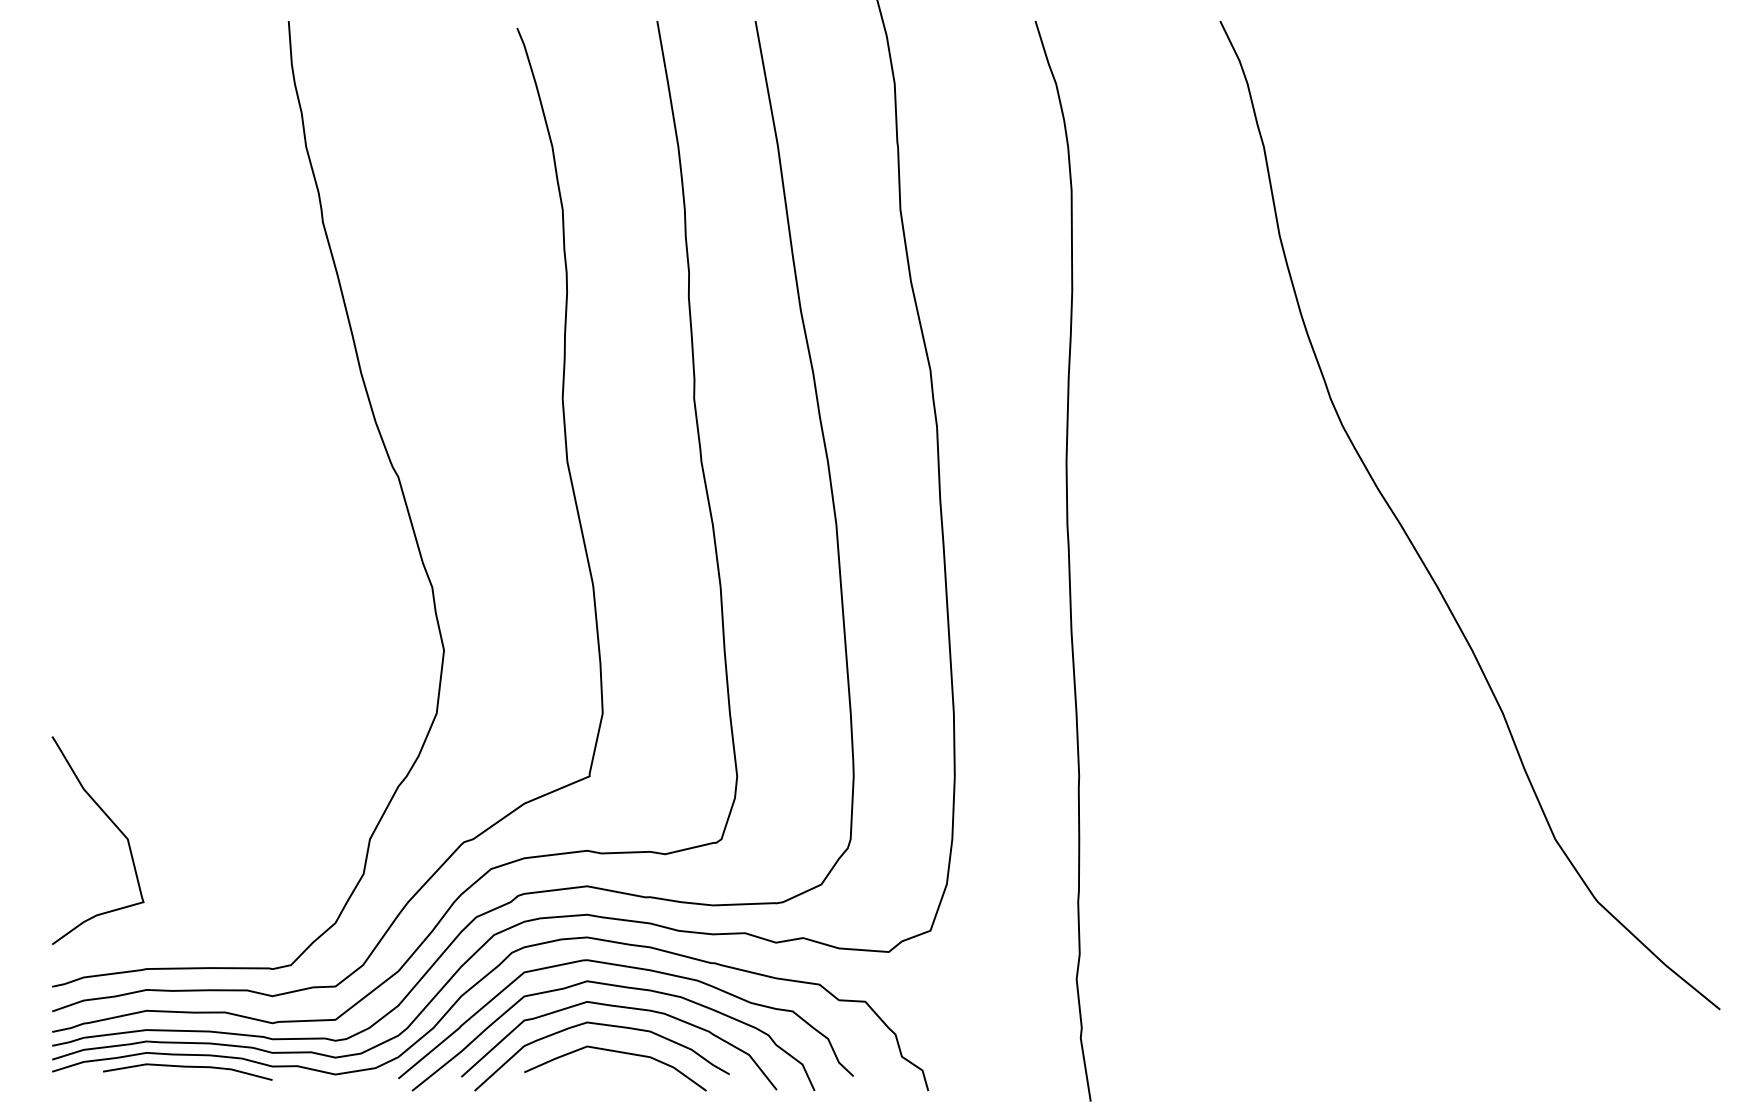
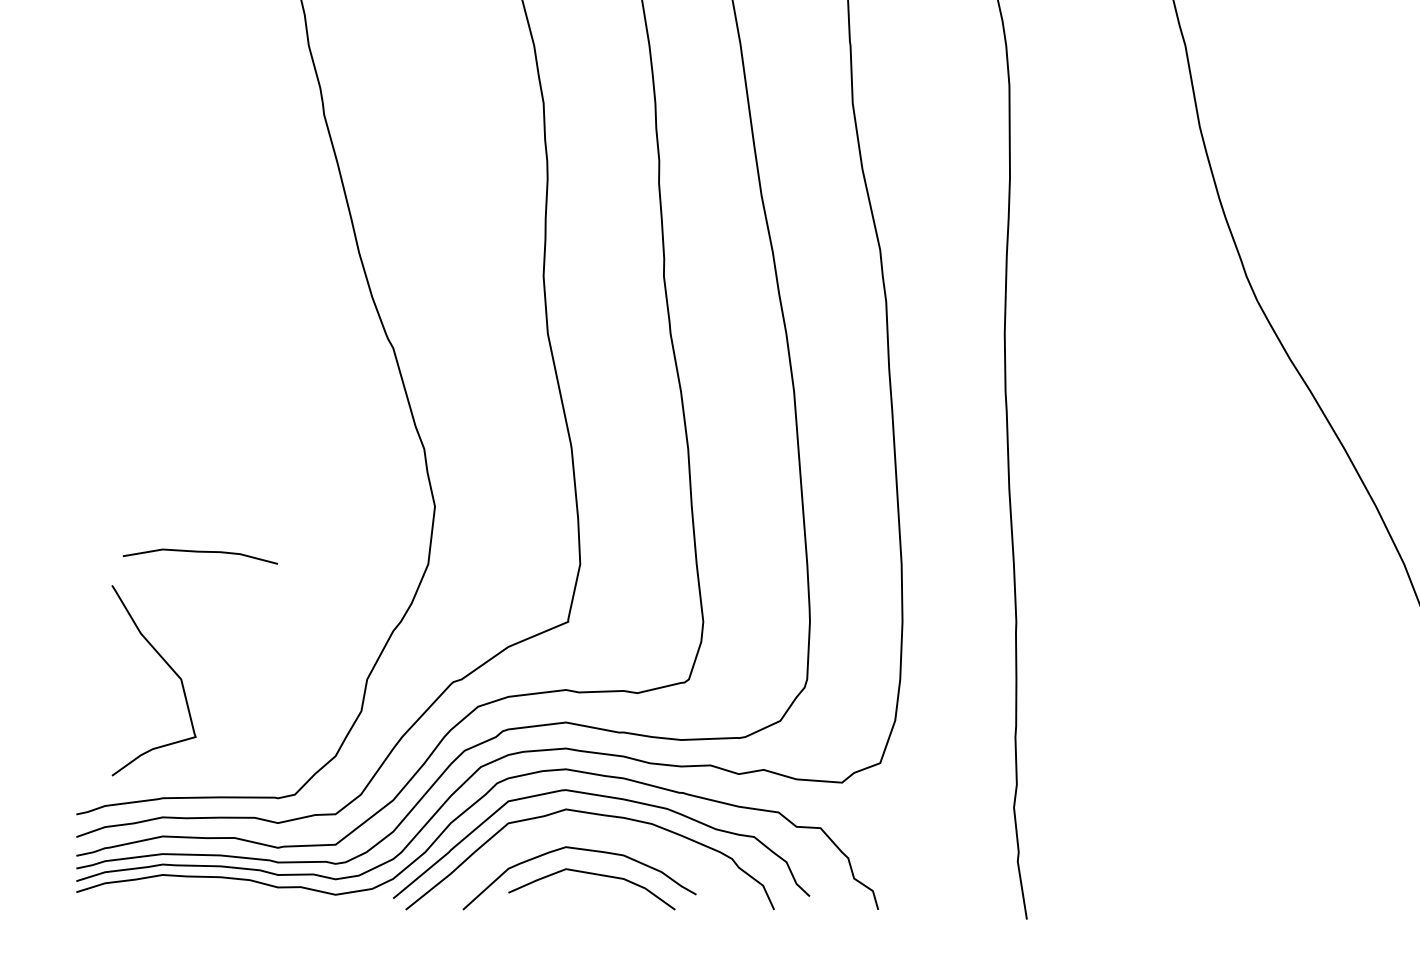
curve: (113, 824) -> (168, 665), moved
curve: (623, 1008) -> (599, 834), removed
curve: (187, 1067) -> (200, 552), moved

